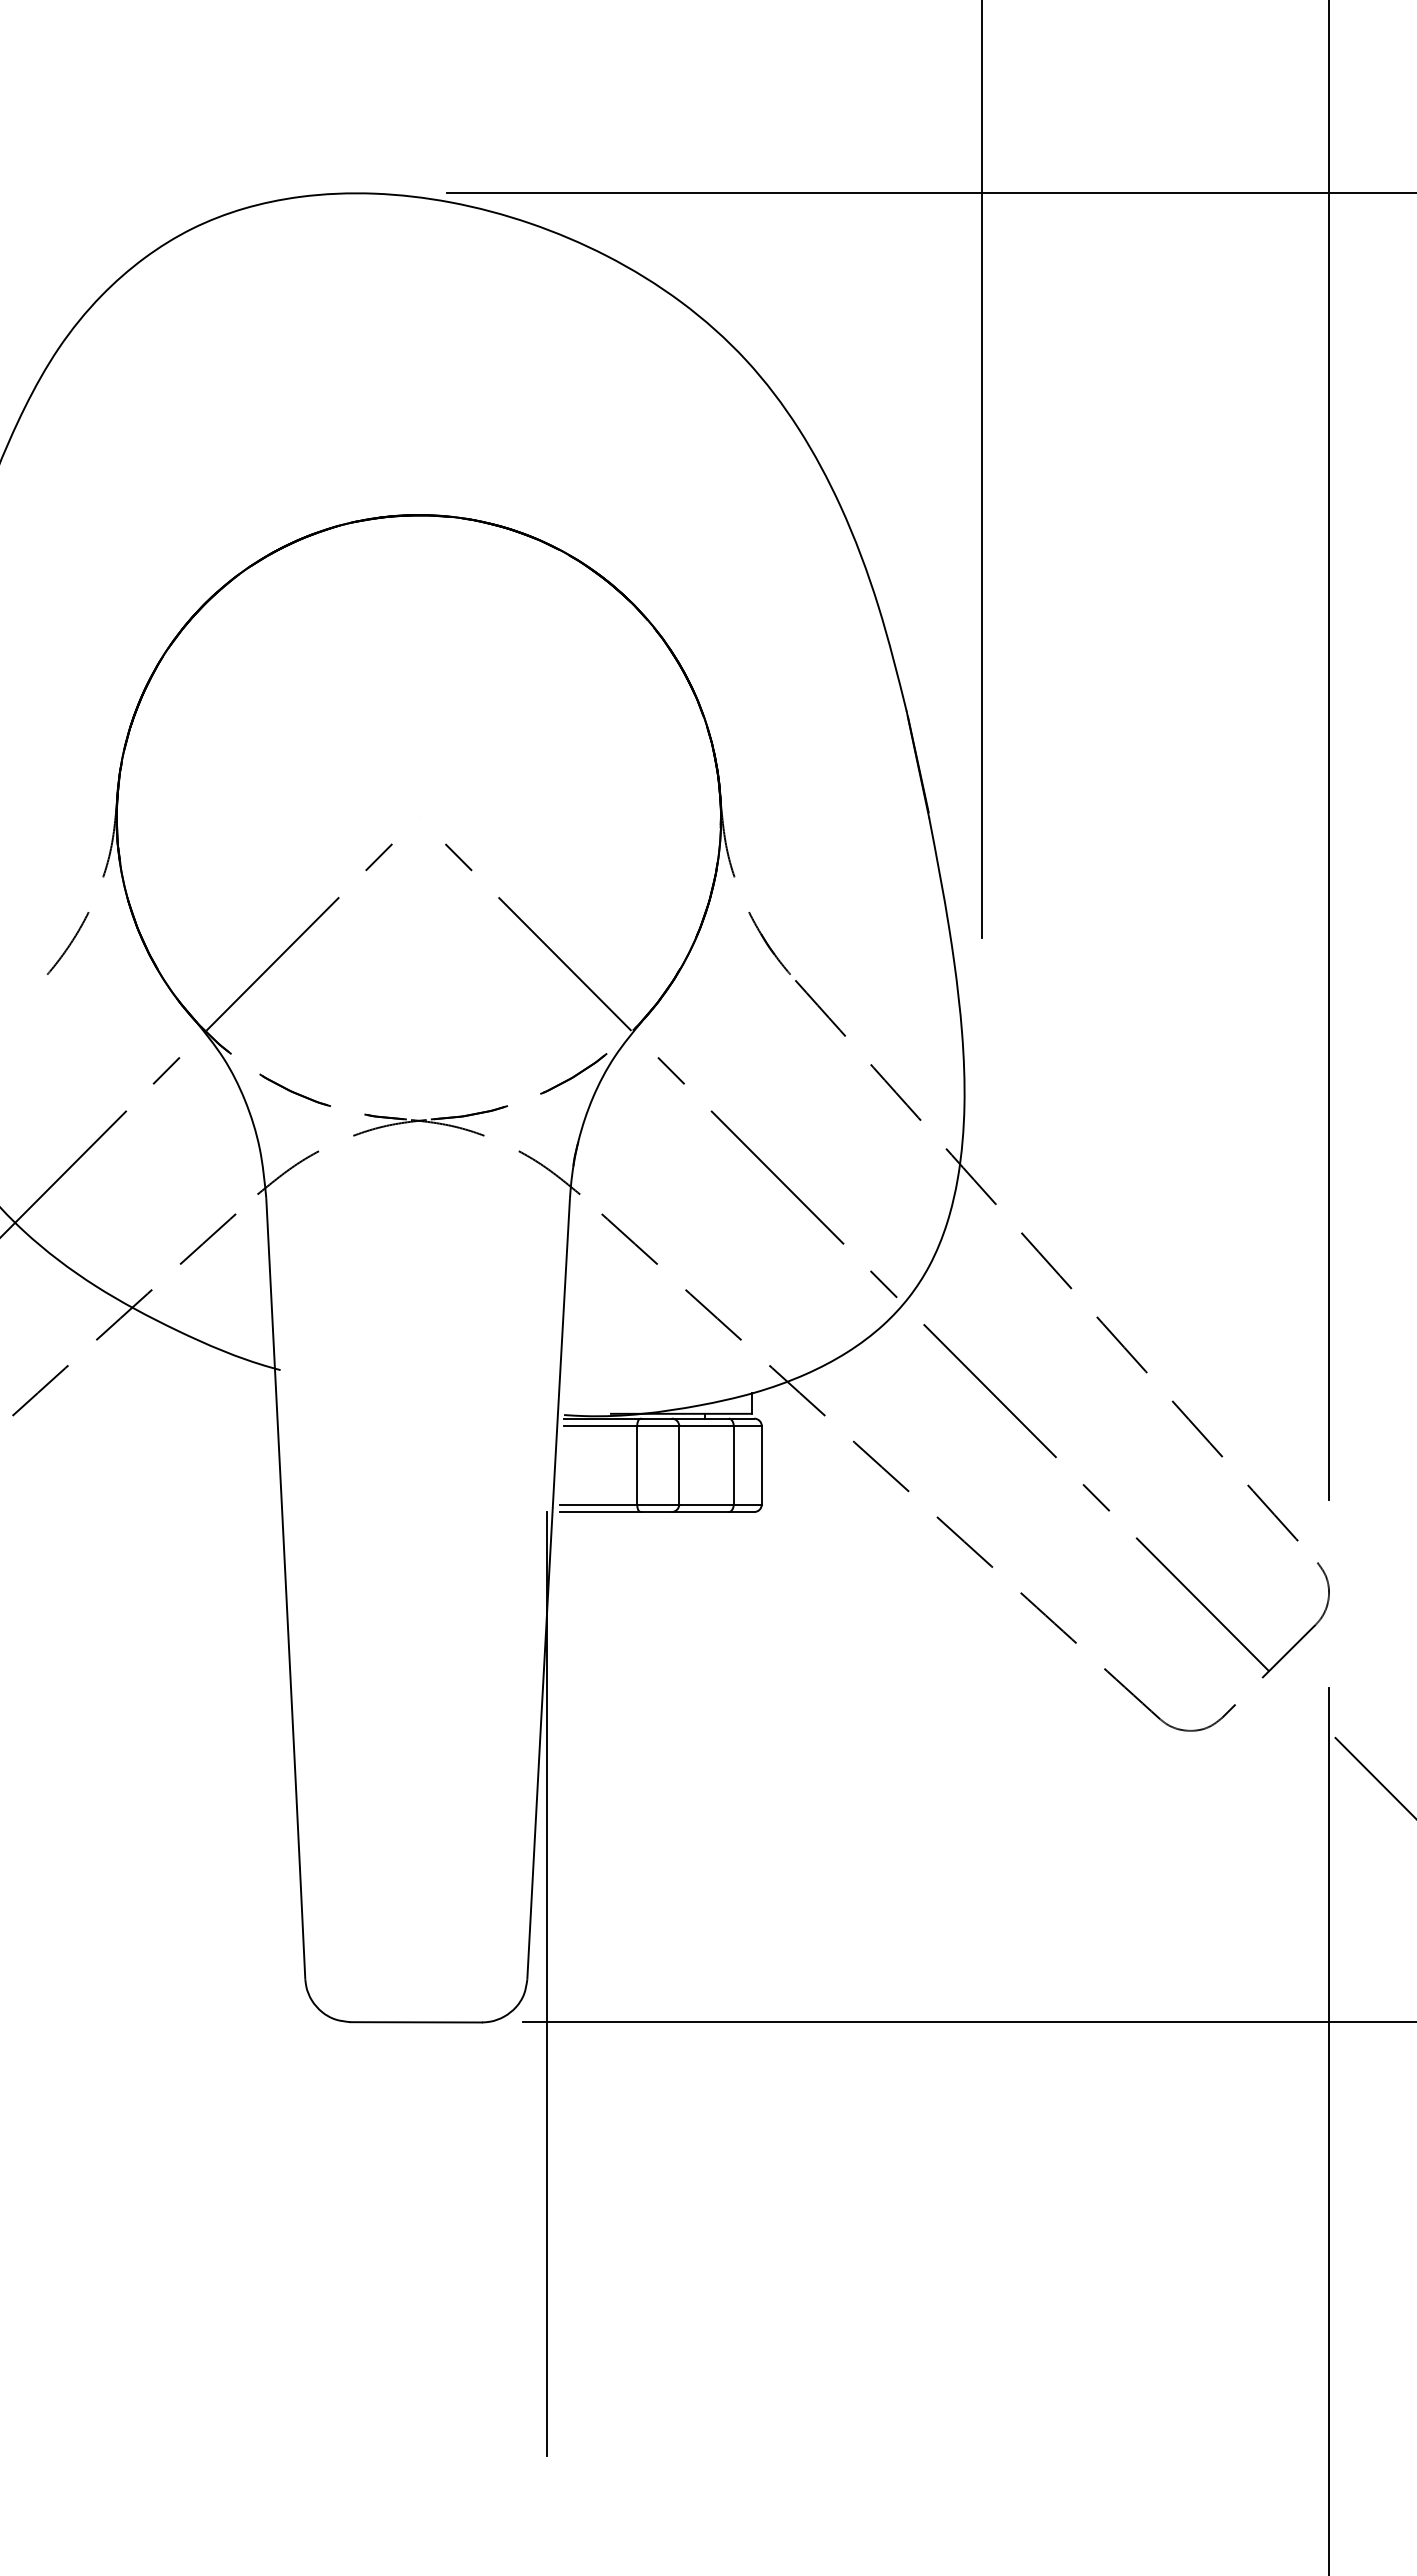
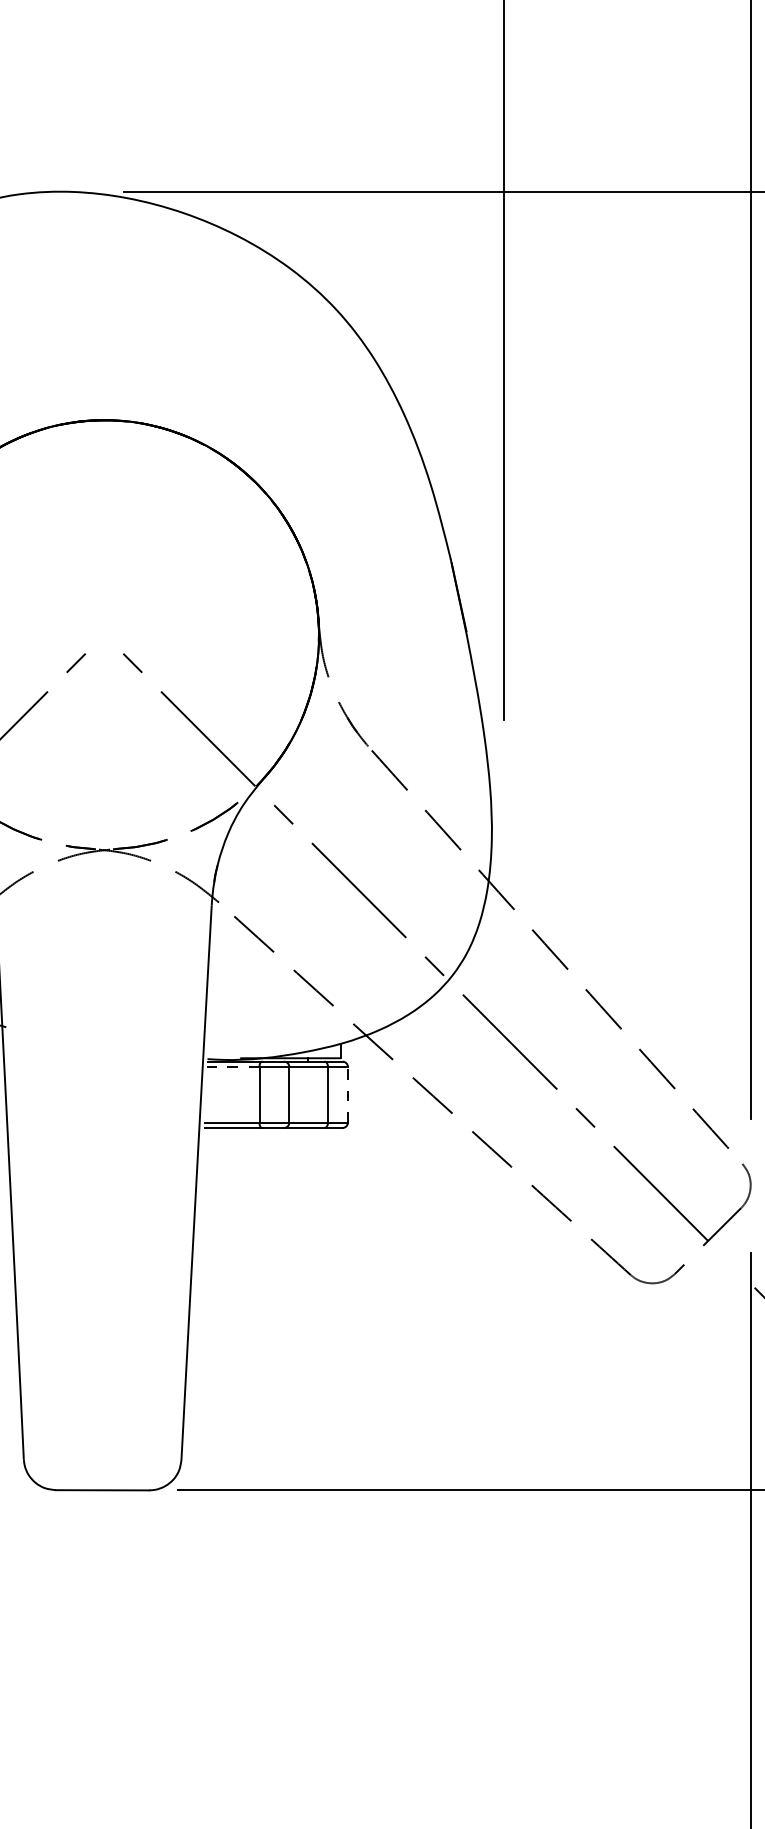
line: (600, 1426) -> (233, 1067), solid -> dashed
line: (761, 1464) -> (347, 1094), solid -> dashed
line: (547, 1983) -> (195, 1462), removed

